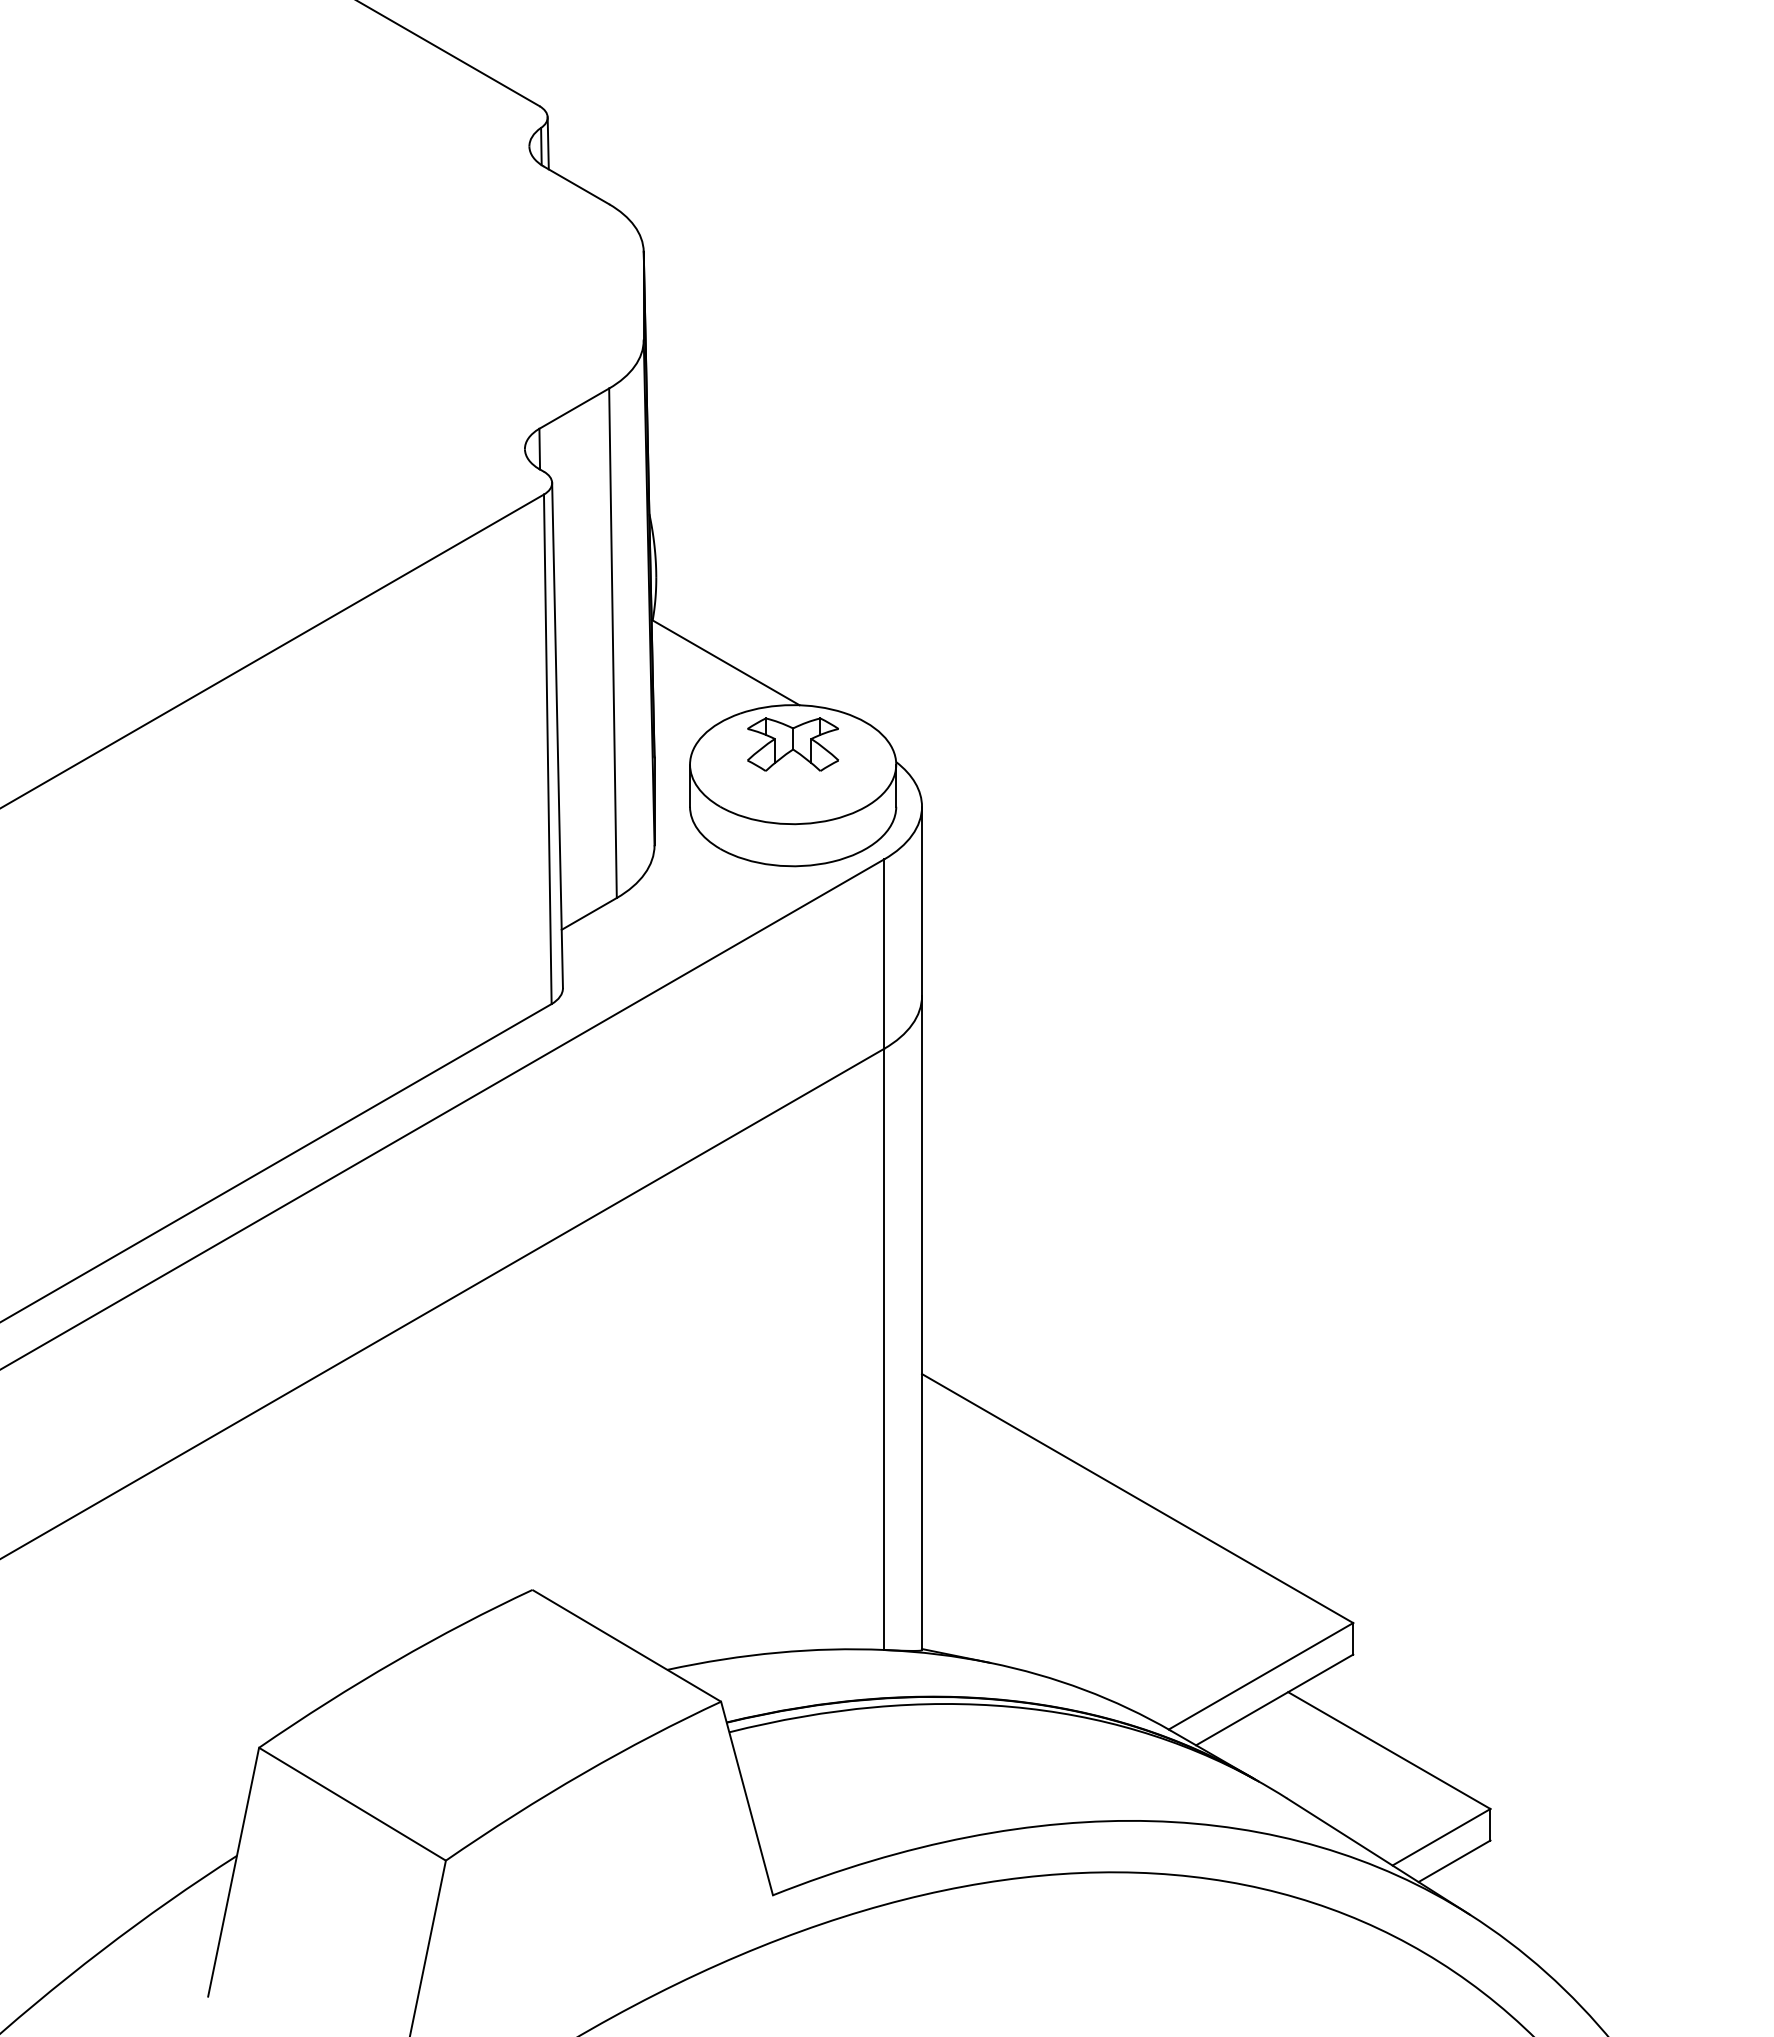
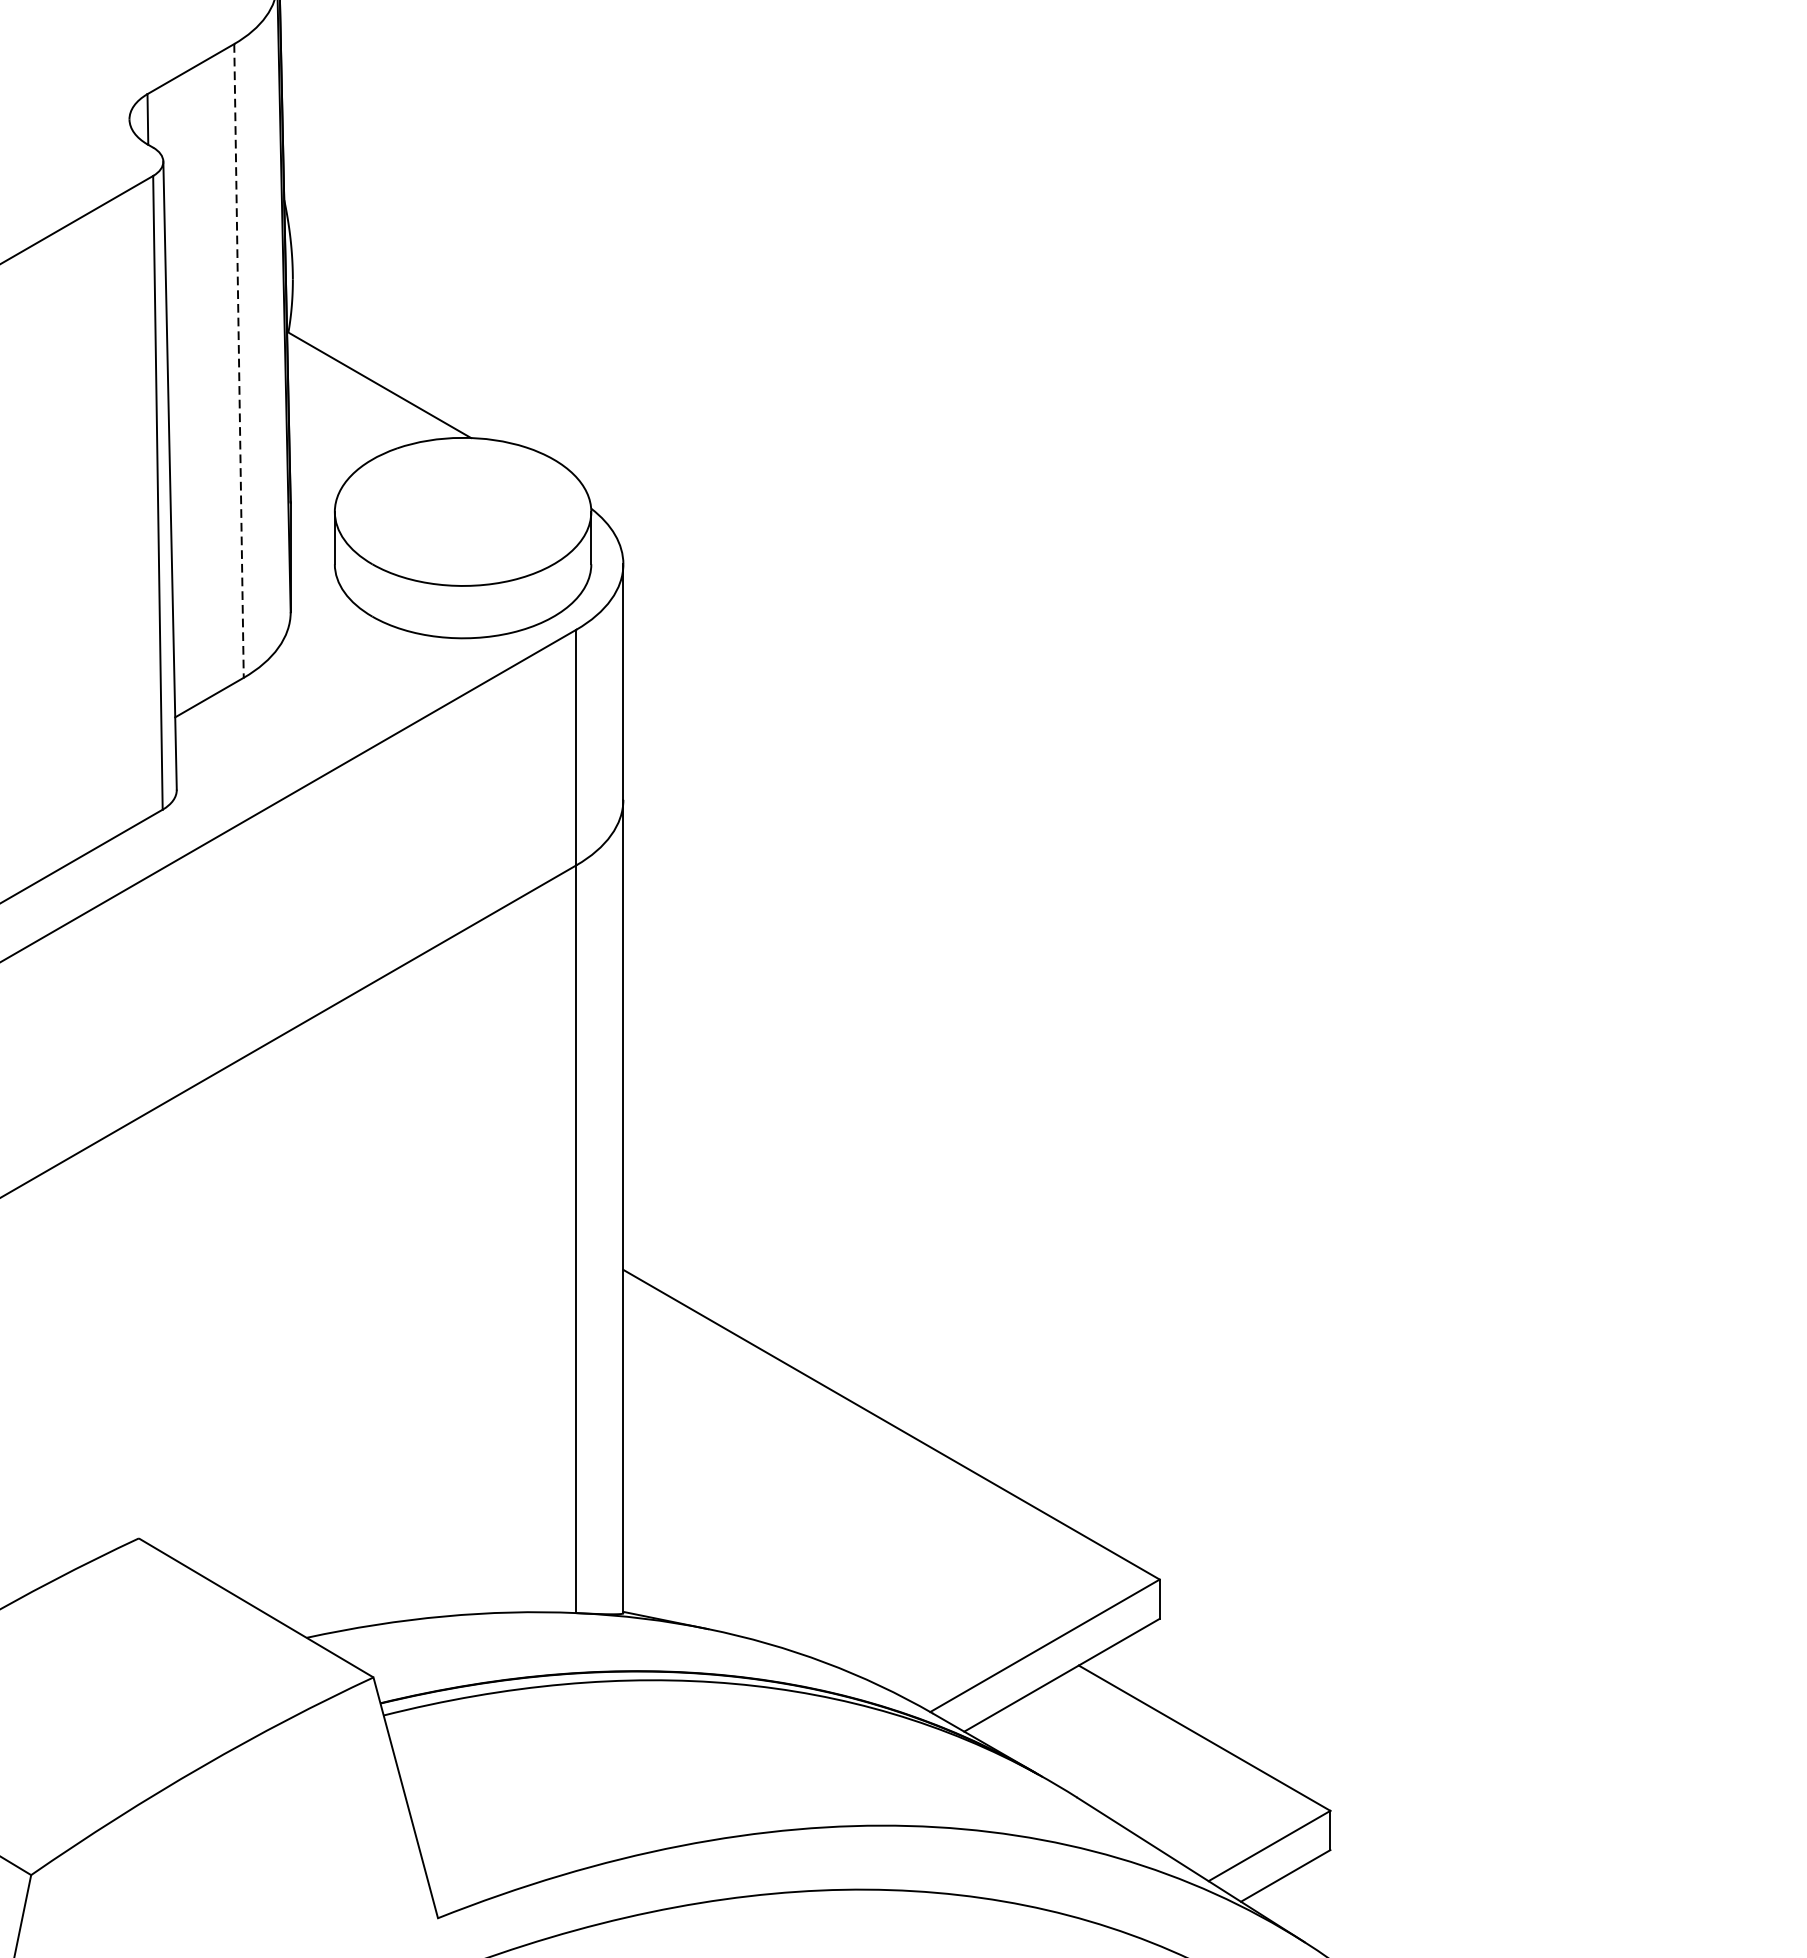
line: (612, 643) -> (238, 361), solid -> dashed
part: (792, 744) -> (462, 486), removed

